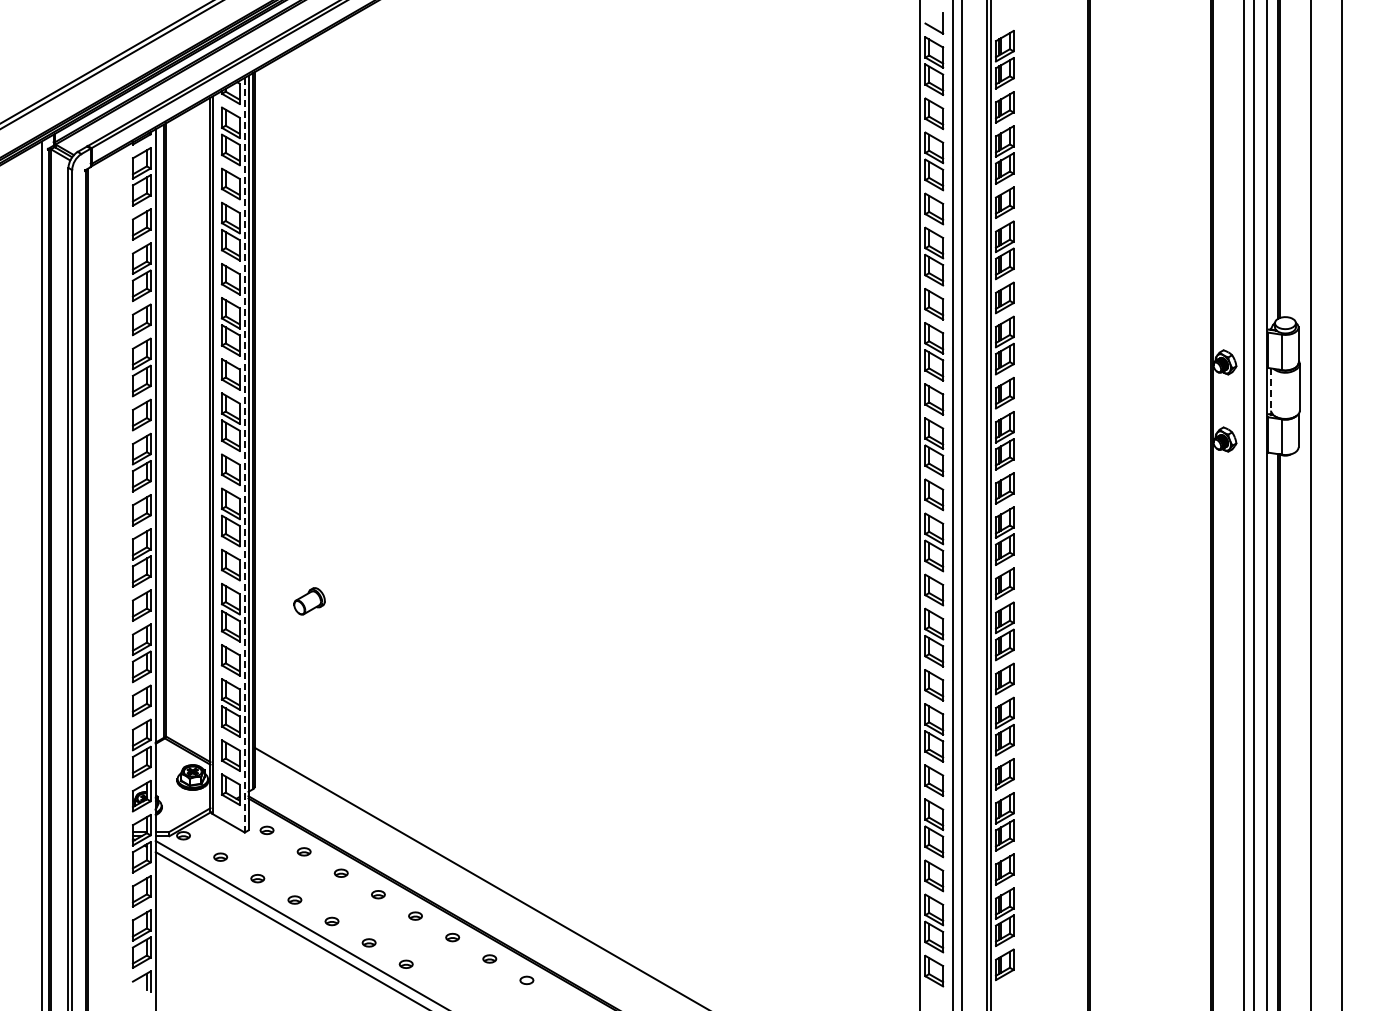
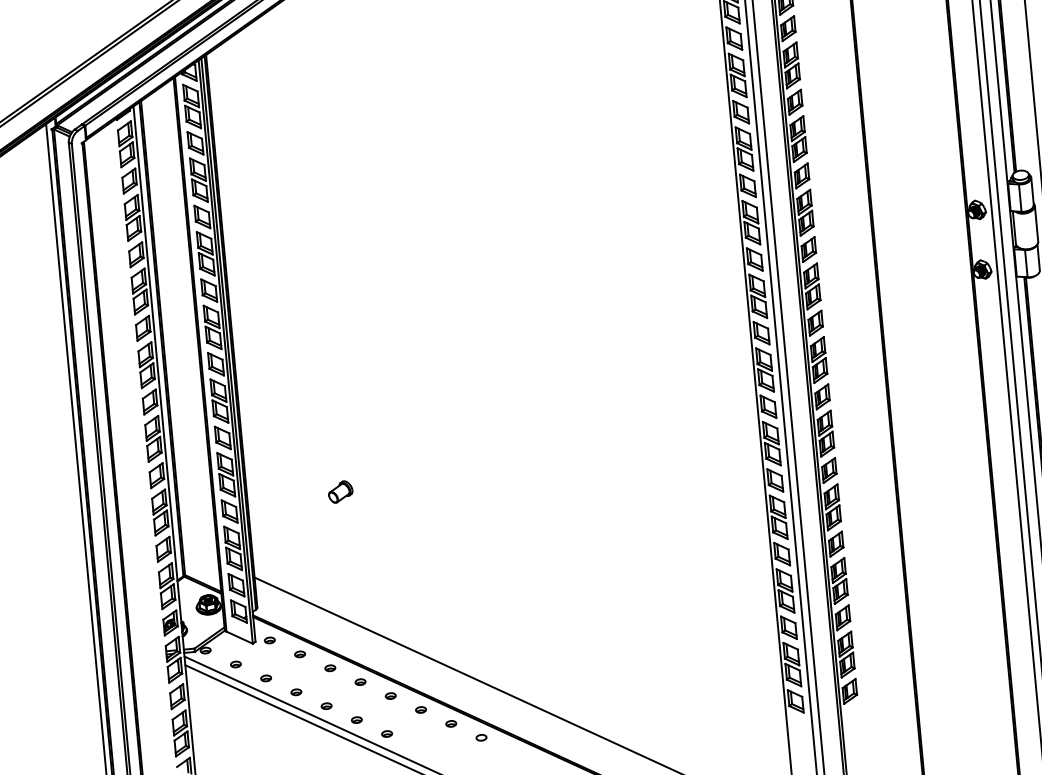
line: (1271, 390) -> (1014, 228), dashed -> solid
line: (244, 455) -> (225, 352), dashed -> solid
part: (309, 601) -> (340, 492), moved

